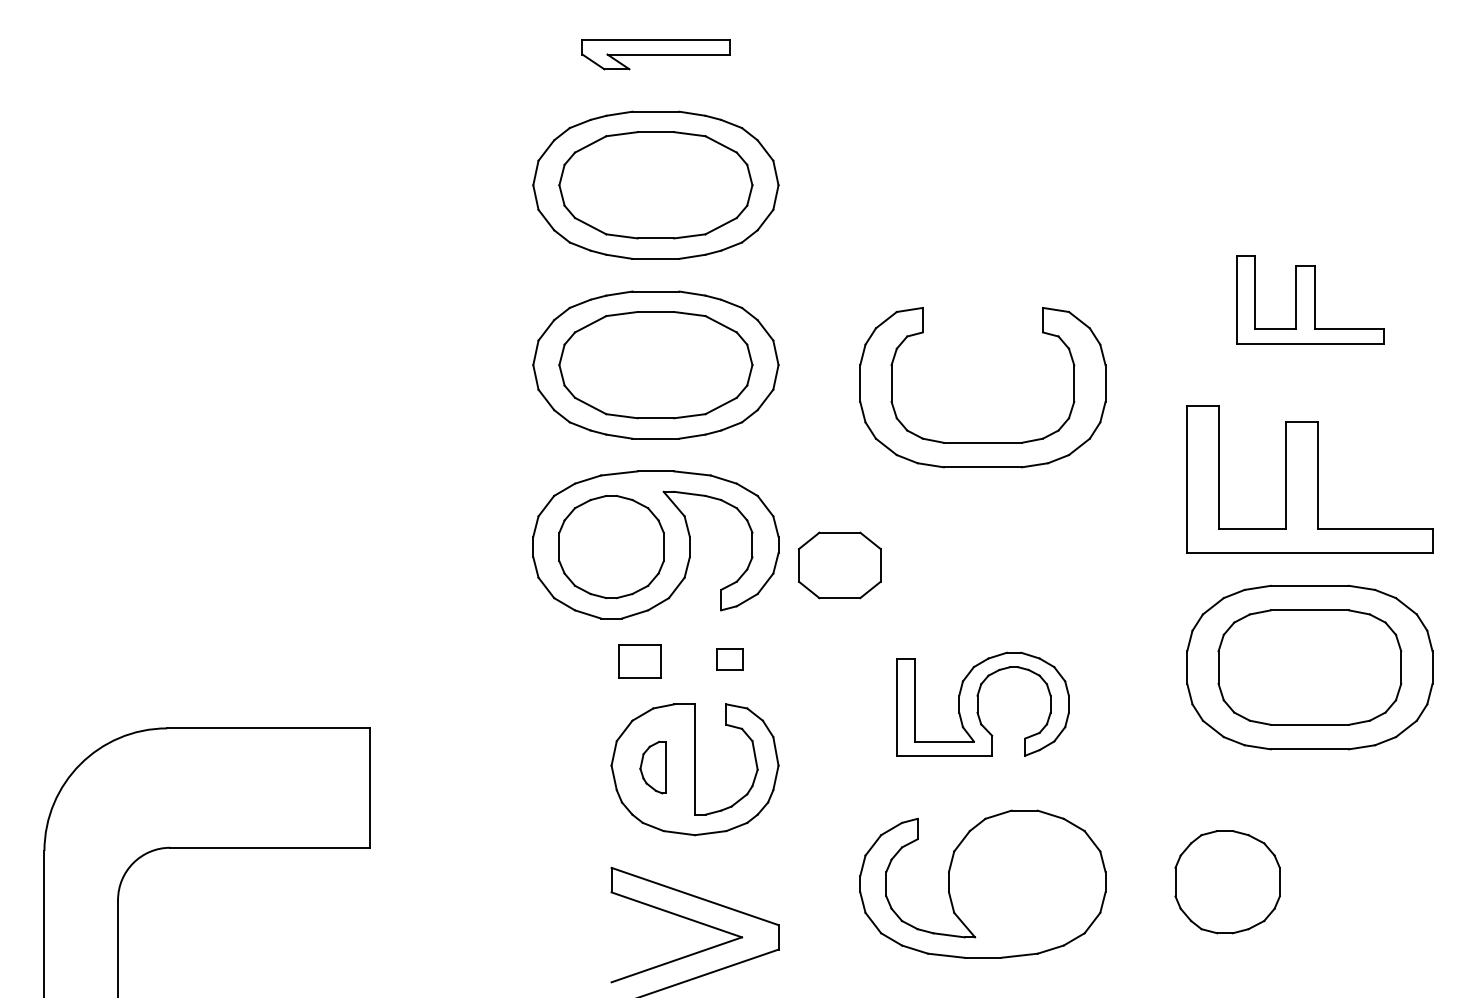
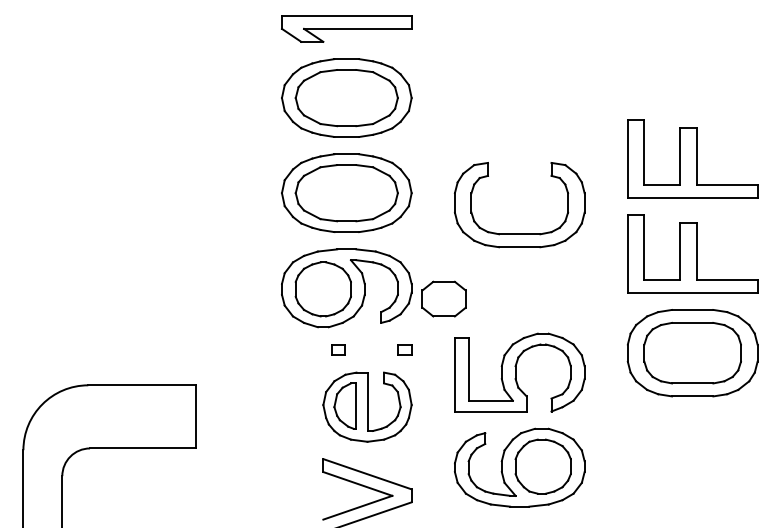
part: (655, 53) -> (346, 28), size x1.67
part: (1309, 299) -> (692, 158), size x1.67
part: (729, 658) -> (404, 349), moved
part: (640, 660) -> (338, 349), size x0.62
part: (982, 704) -> (519, 372), size x1.43
part: (651, 766) -> (344, 405), size x1.67
part: (1226, 881) -> (542, 466), moved

